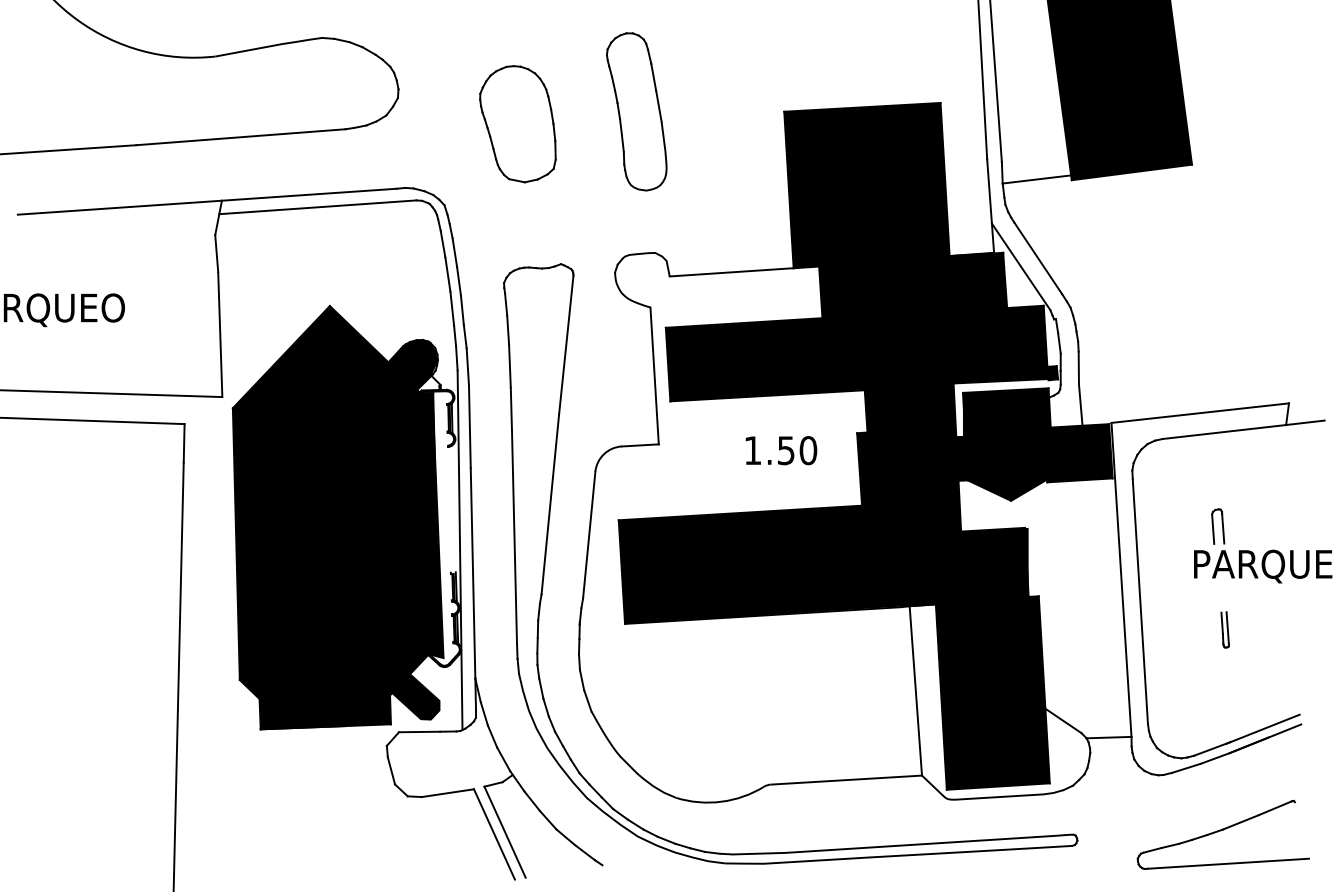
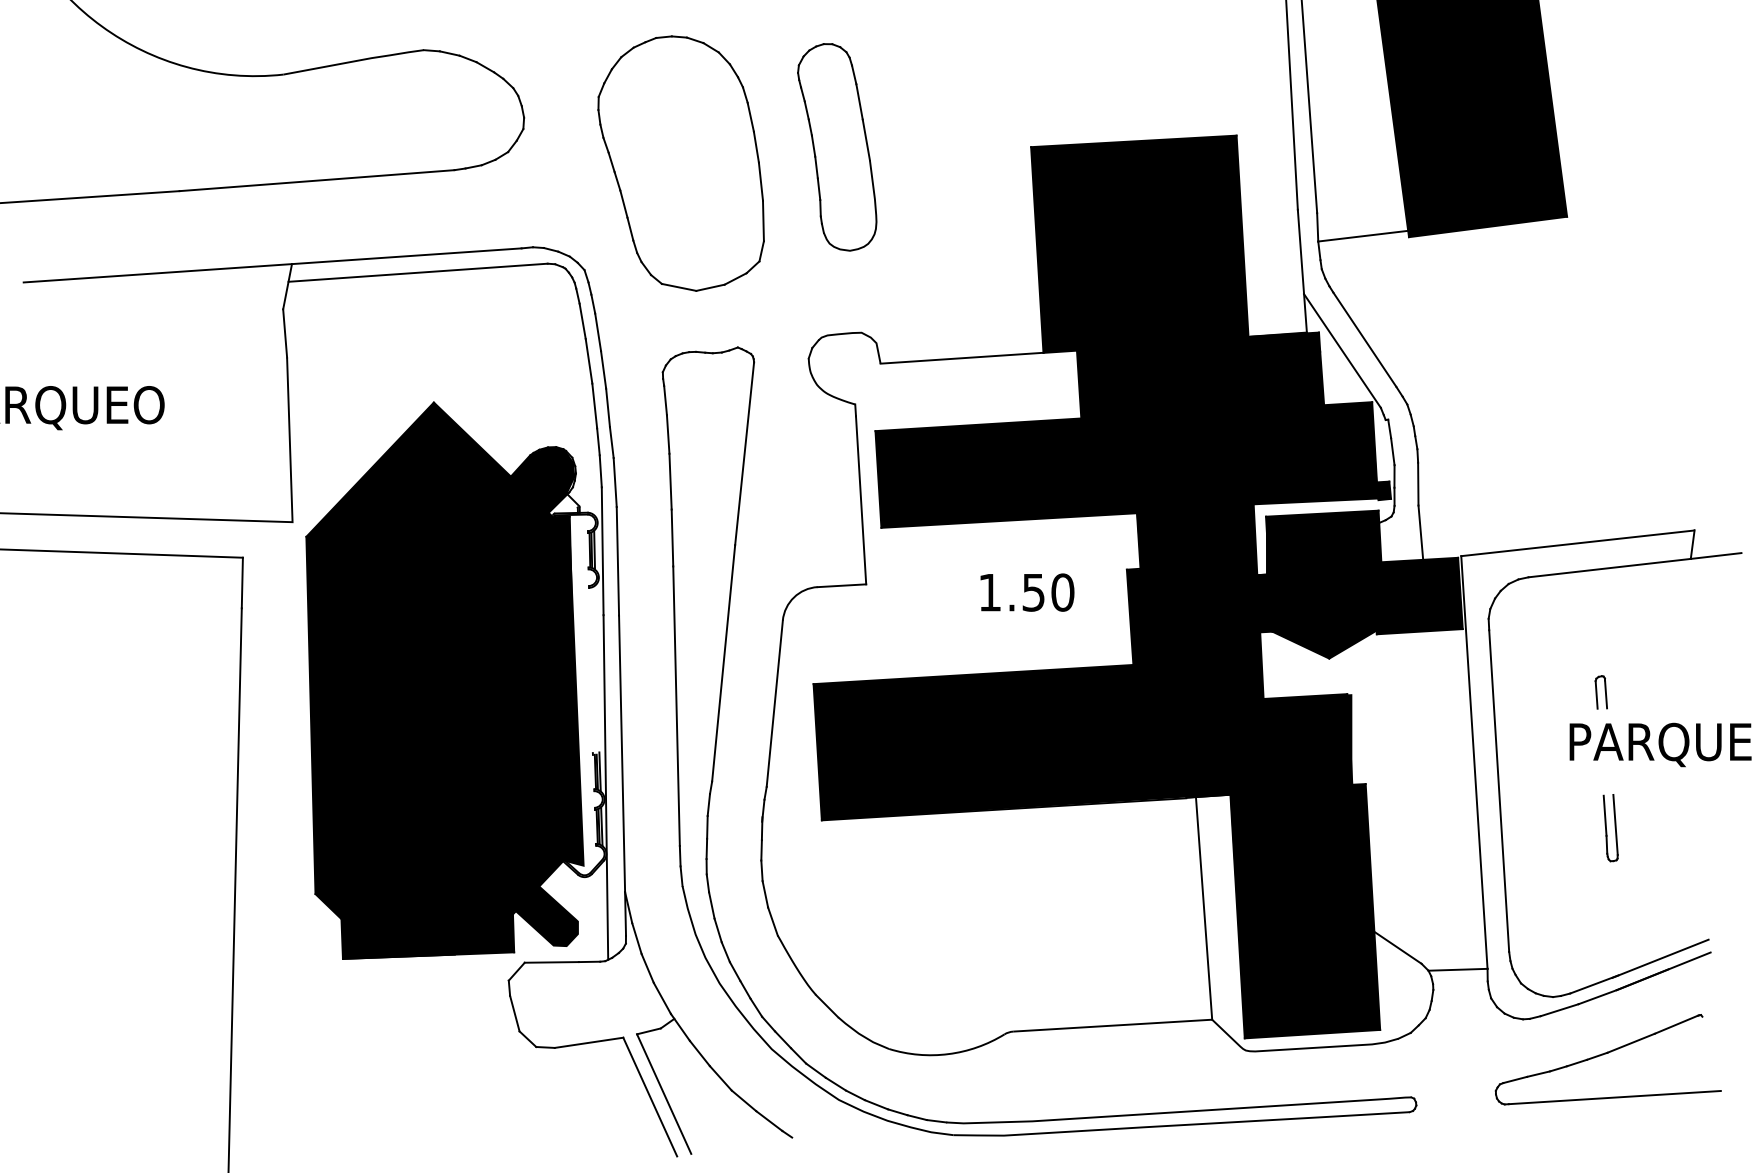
part: (517, 124) -> (680, 163), size x1.67
part: (1217, 526) -> (1600, 692), size x0.71
part: (1225, 630) -> (1610, 828), size x1.43
part: (1222, 834) -> (1607, 1059), moved

